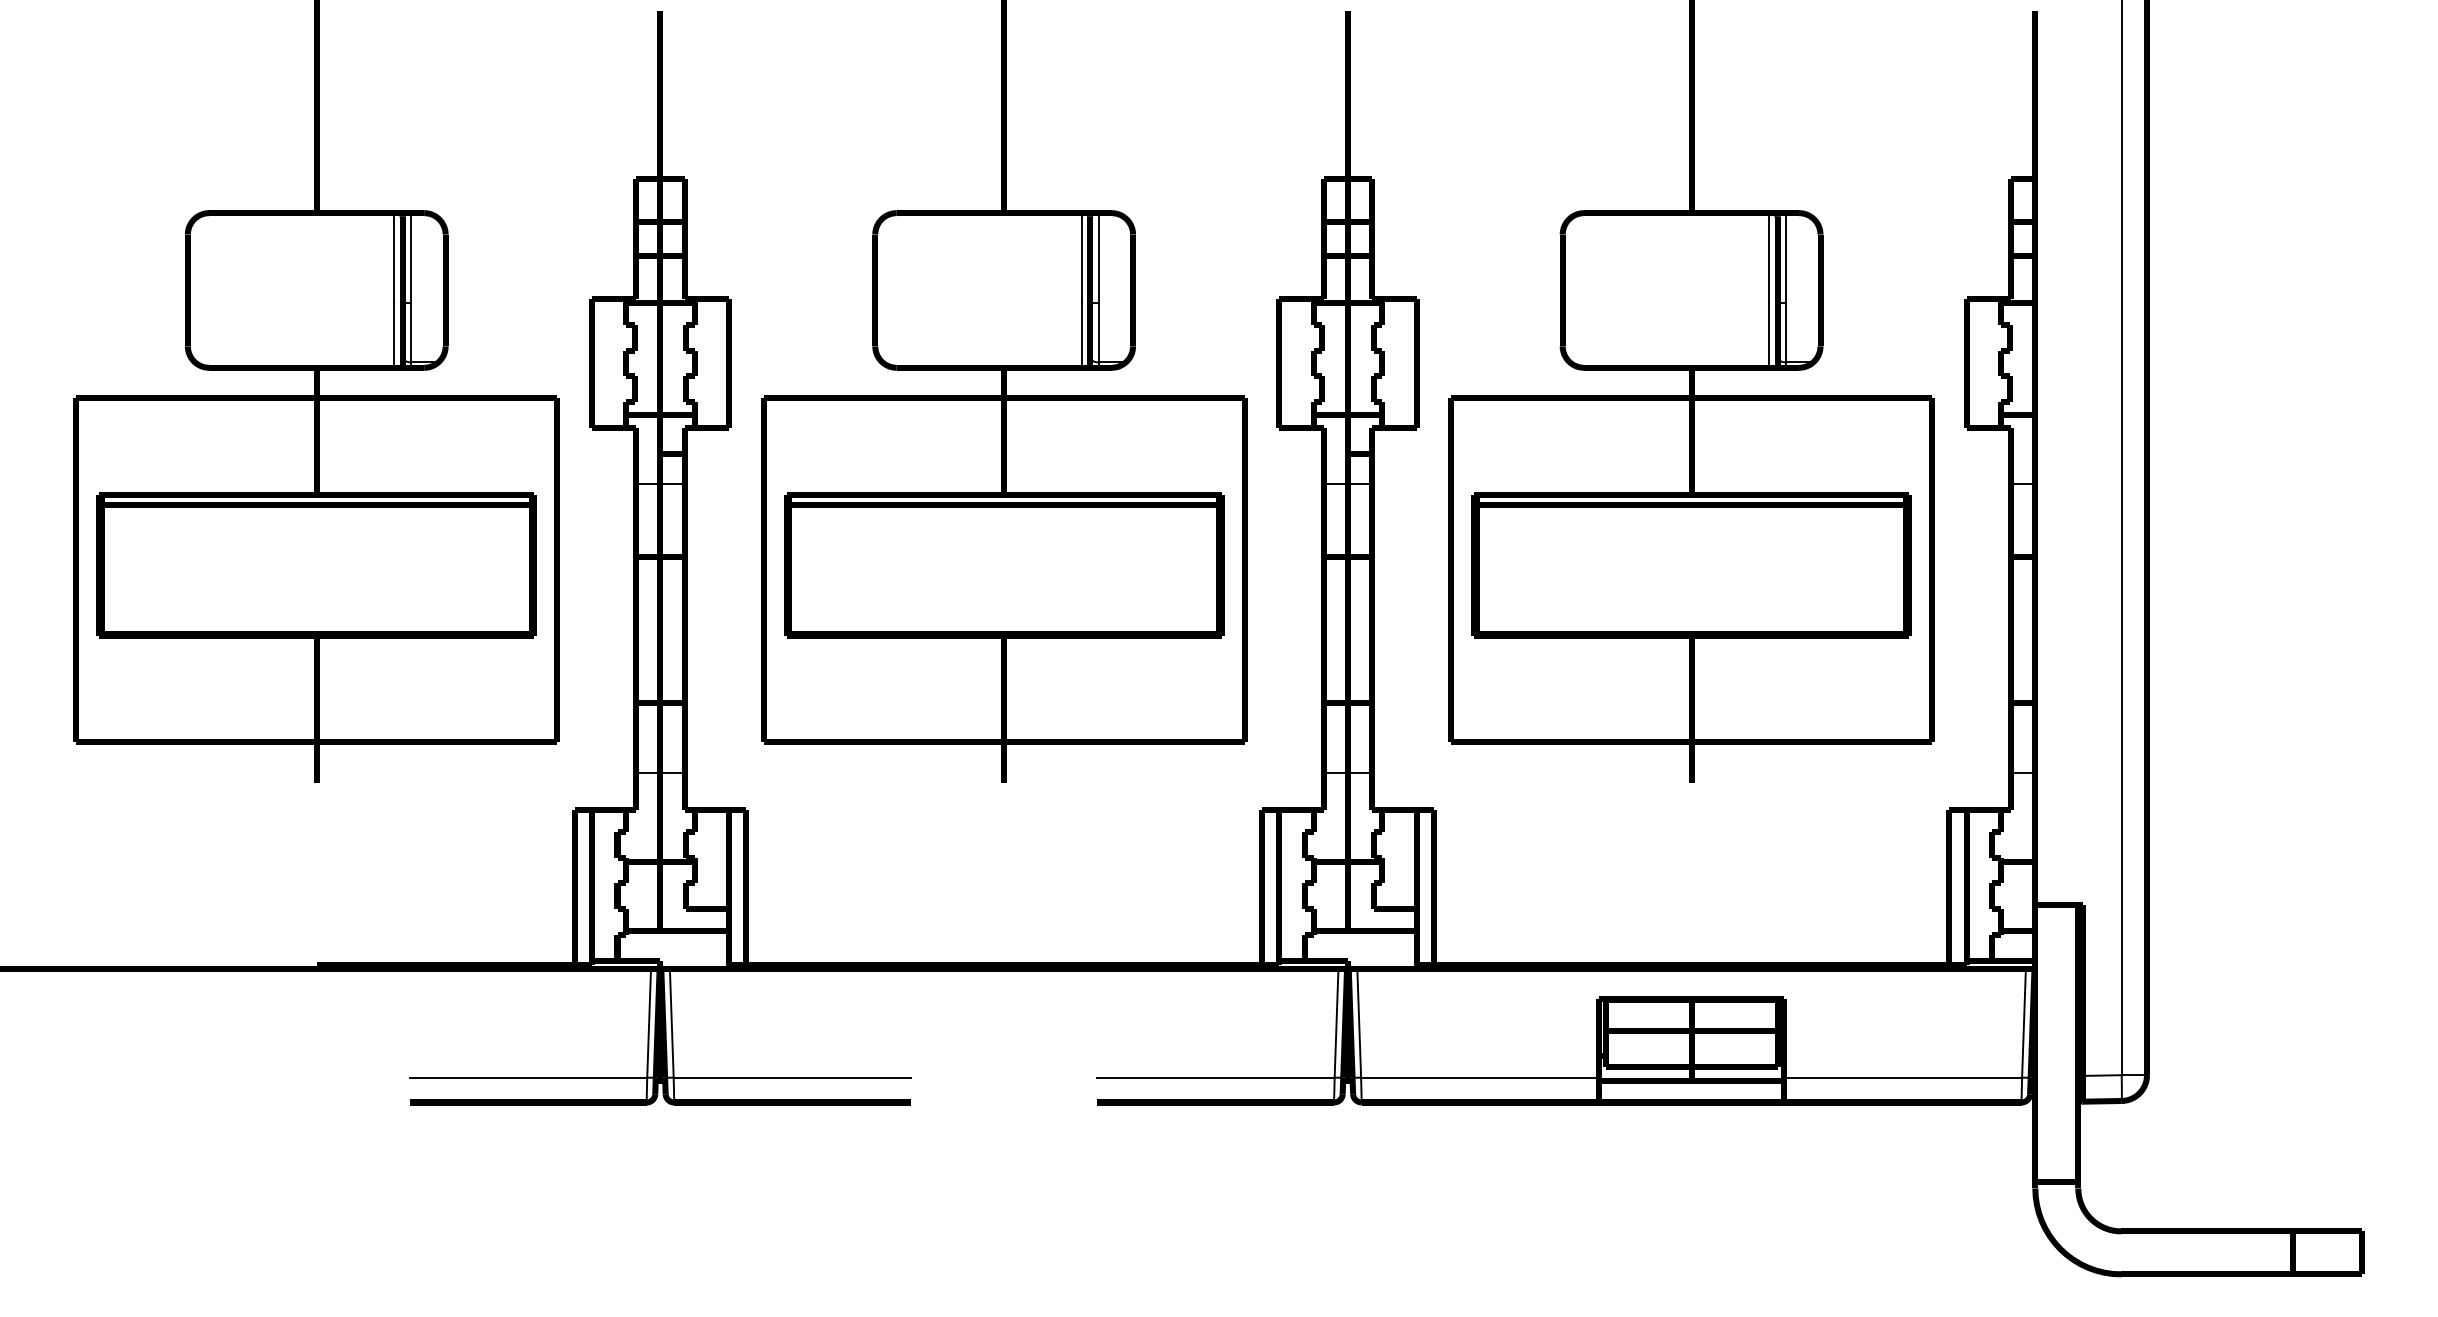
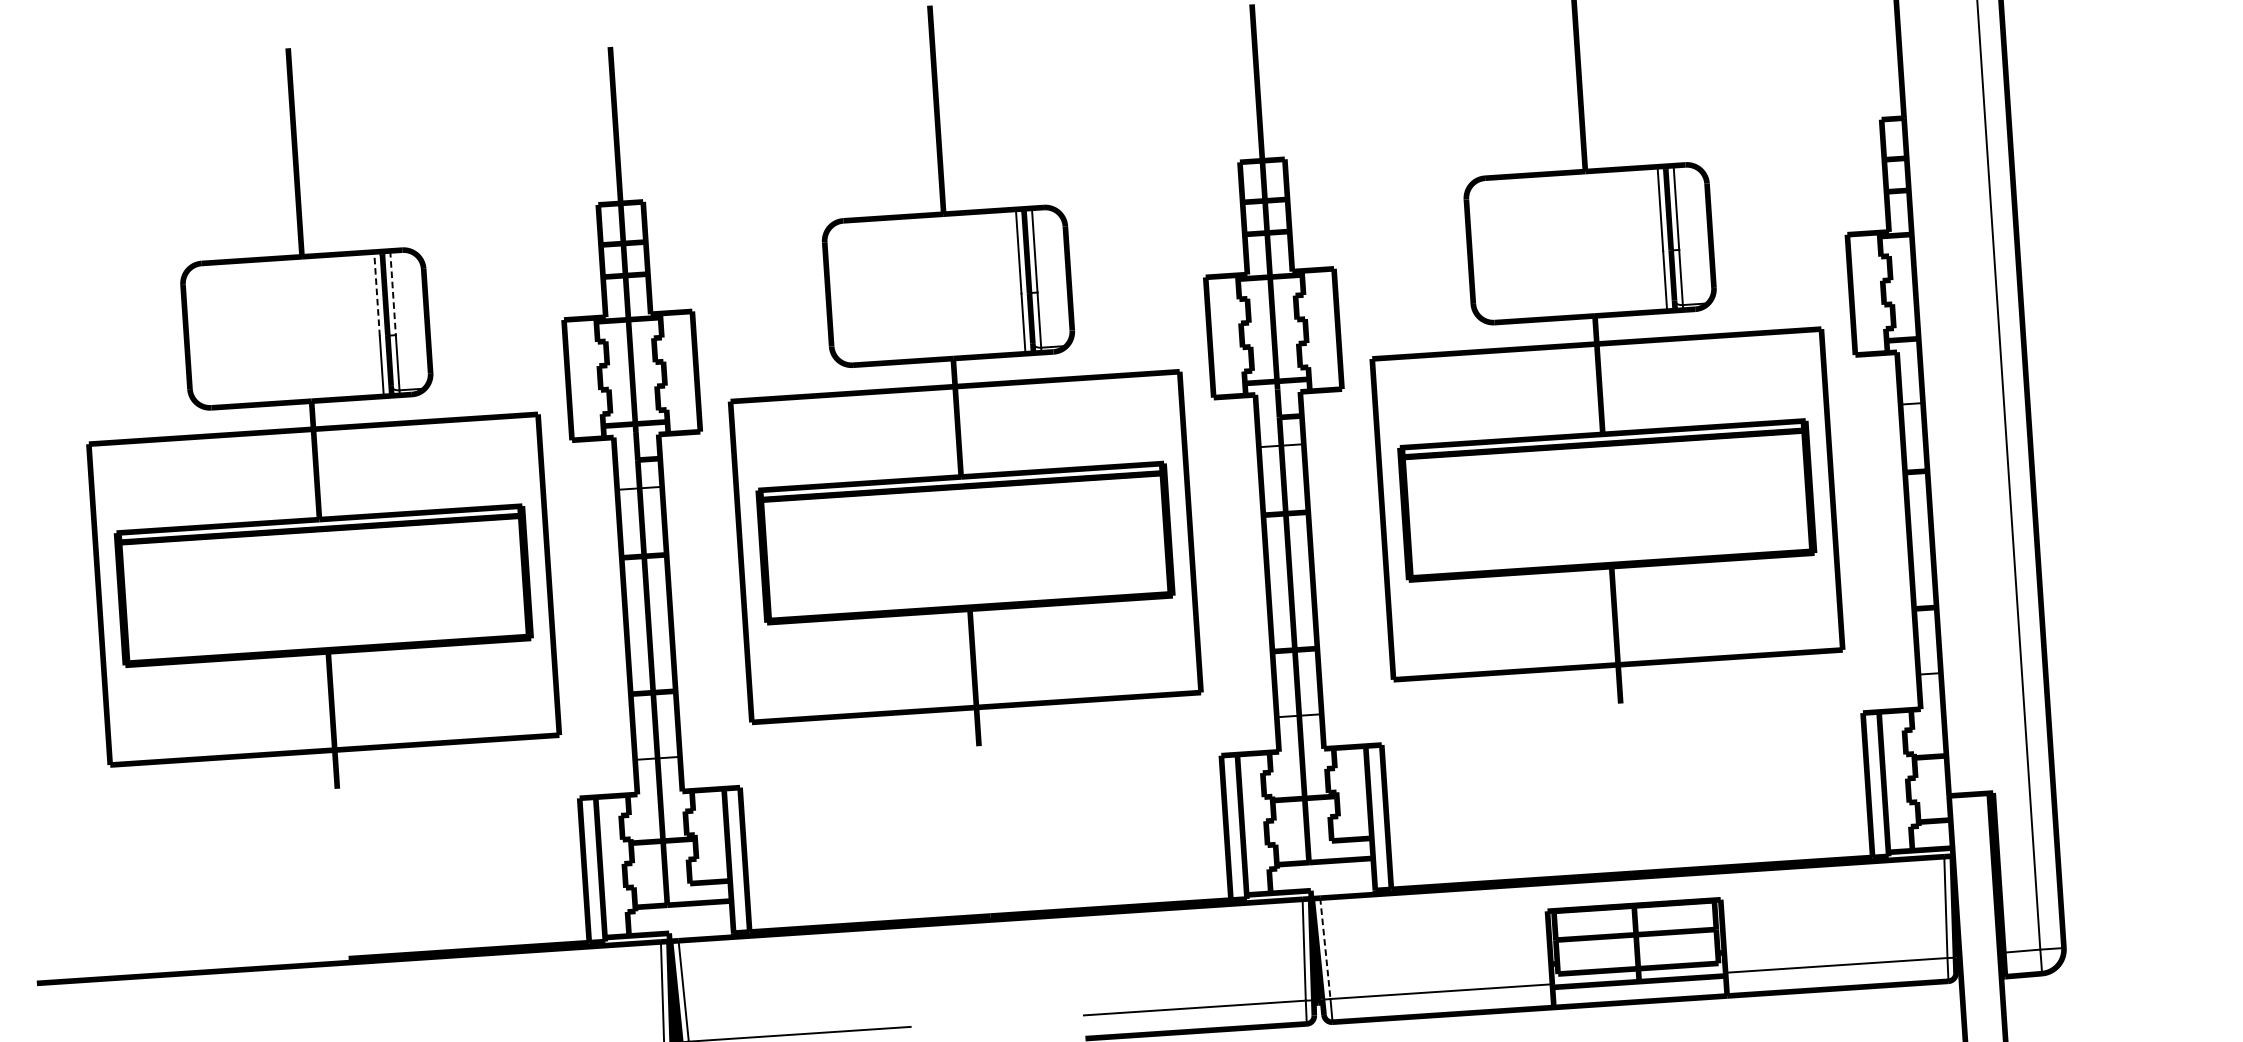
line: (394, 257) -> (377, 293), solid -> dashed
line: (411, 258) -> (393, 293), solid -> dashed
line: (1359, 1023) -> (1325, 948), solid -> dashed

